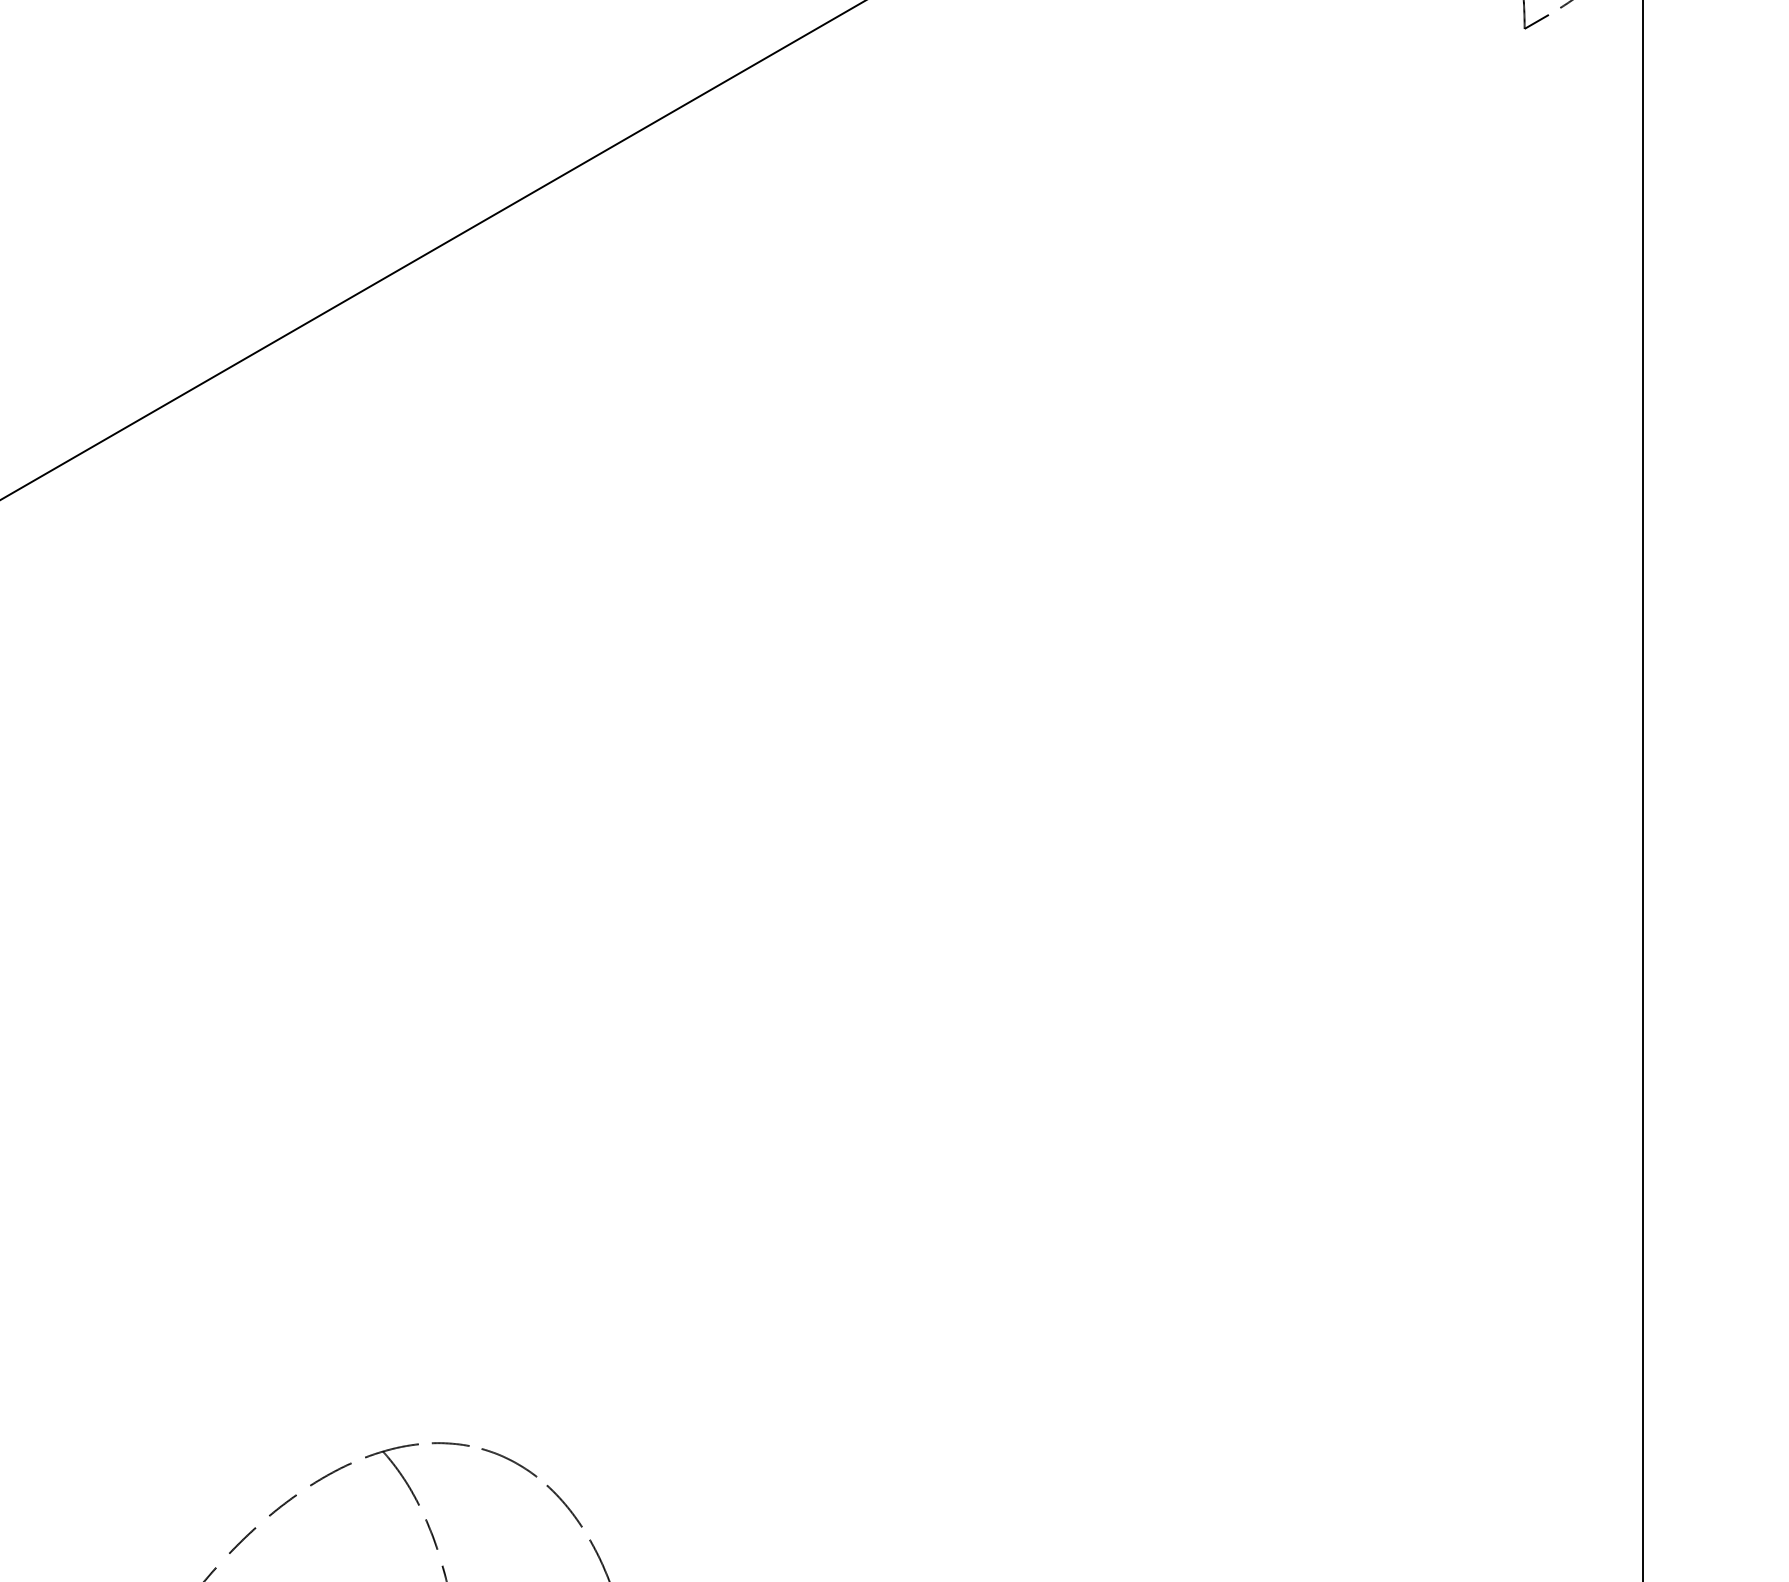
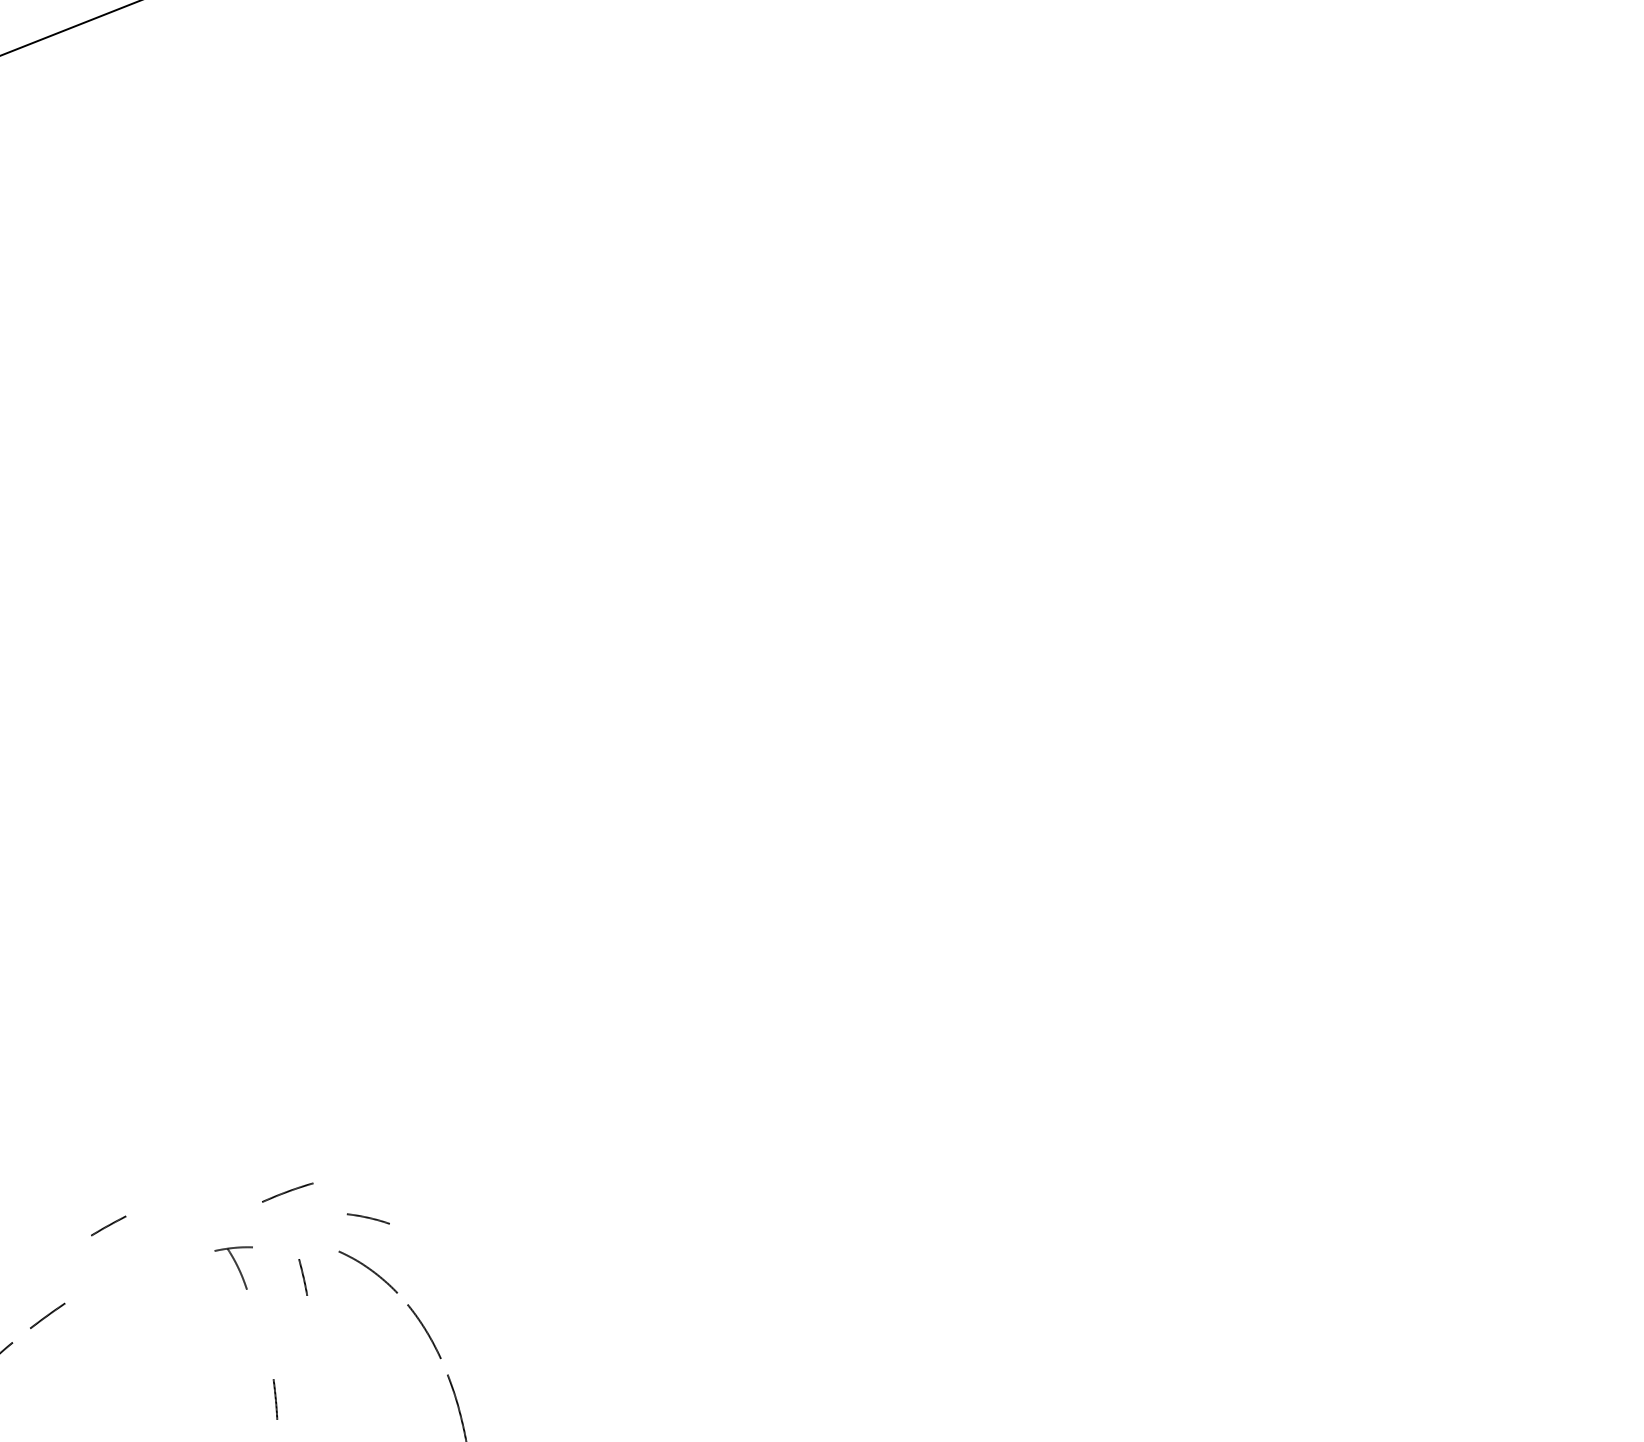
part: (450, 1444) -> (368, 1218), moved
part: (330, 1474) -> (287, 1192), moved
part: (392, 1474) -> (231, 1265), size x0.6
line: (282, 1505) -> (108, 1225), moved
line: (431, 1534) -> (302, 1277), moved

